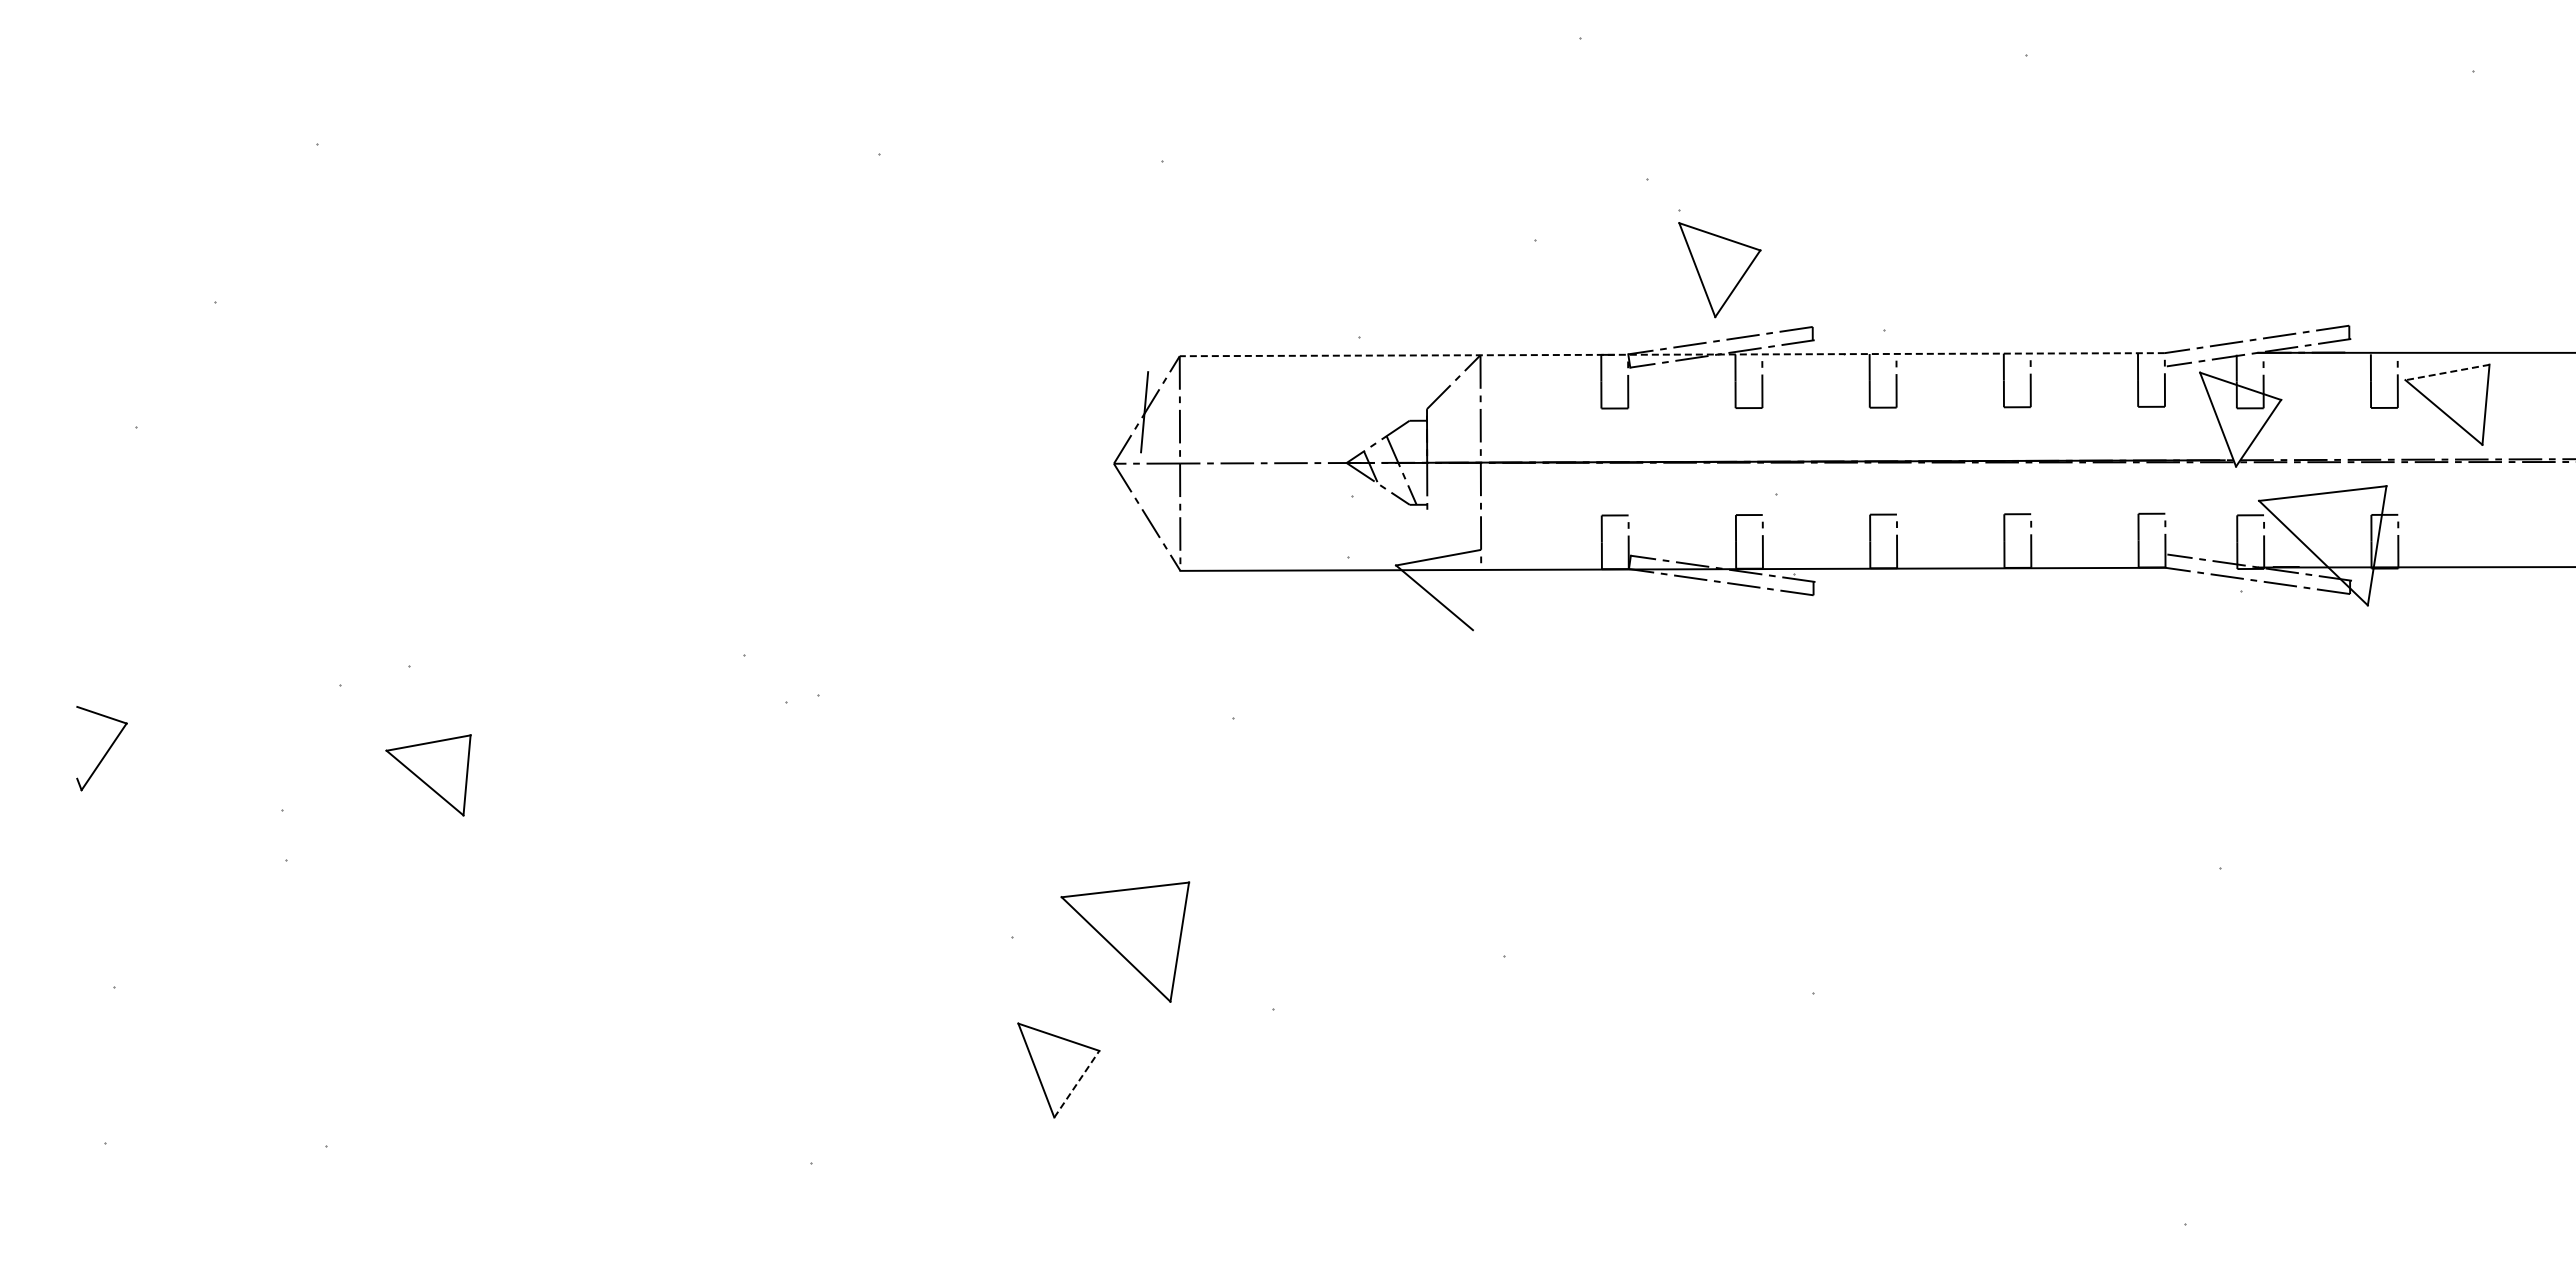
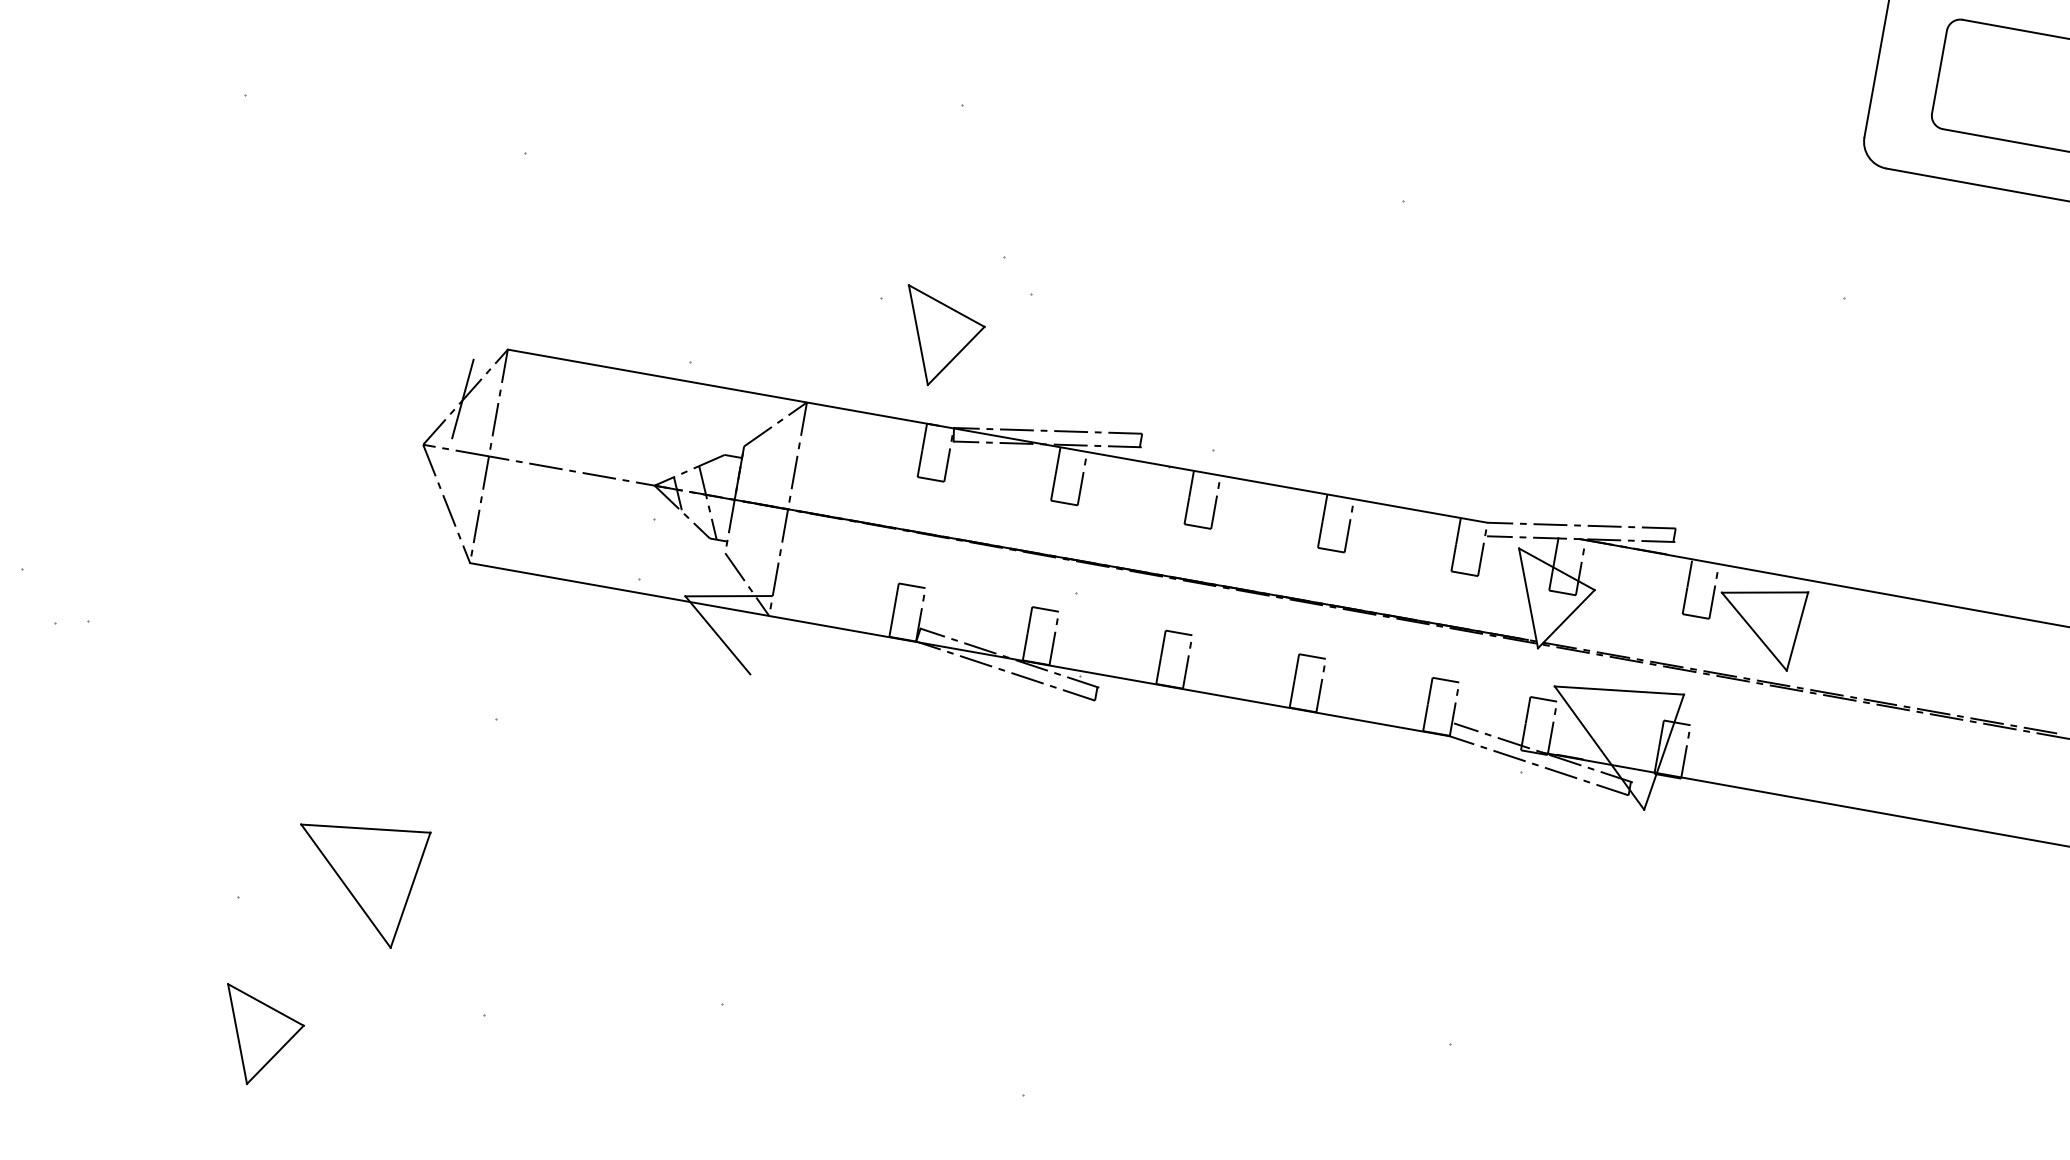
part: (1719, 270) -> (940, 339), moved
line: (1672, 354) -> (997, 436), dashed -> solid
line: (2447, 372) -> (1764, 592), dashed -> solid
line: (1454, 542) -> (747, 583), added
part: (1125, 941) -> (356, 879), moved
line: (1077, 1083) -> (276, 1054), dashed -> solid

